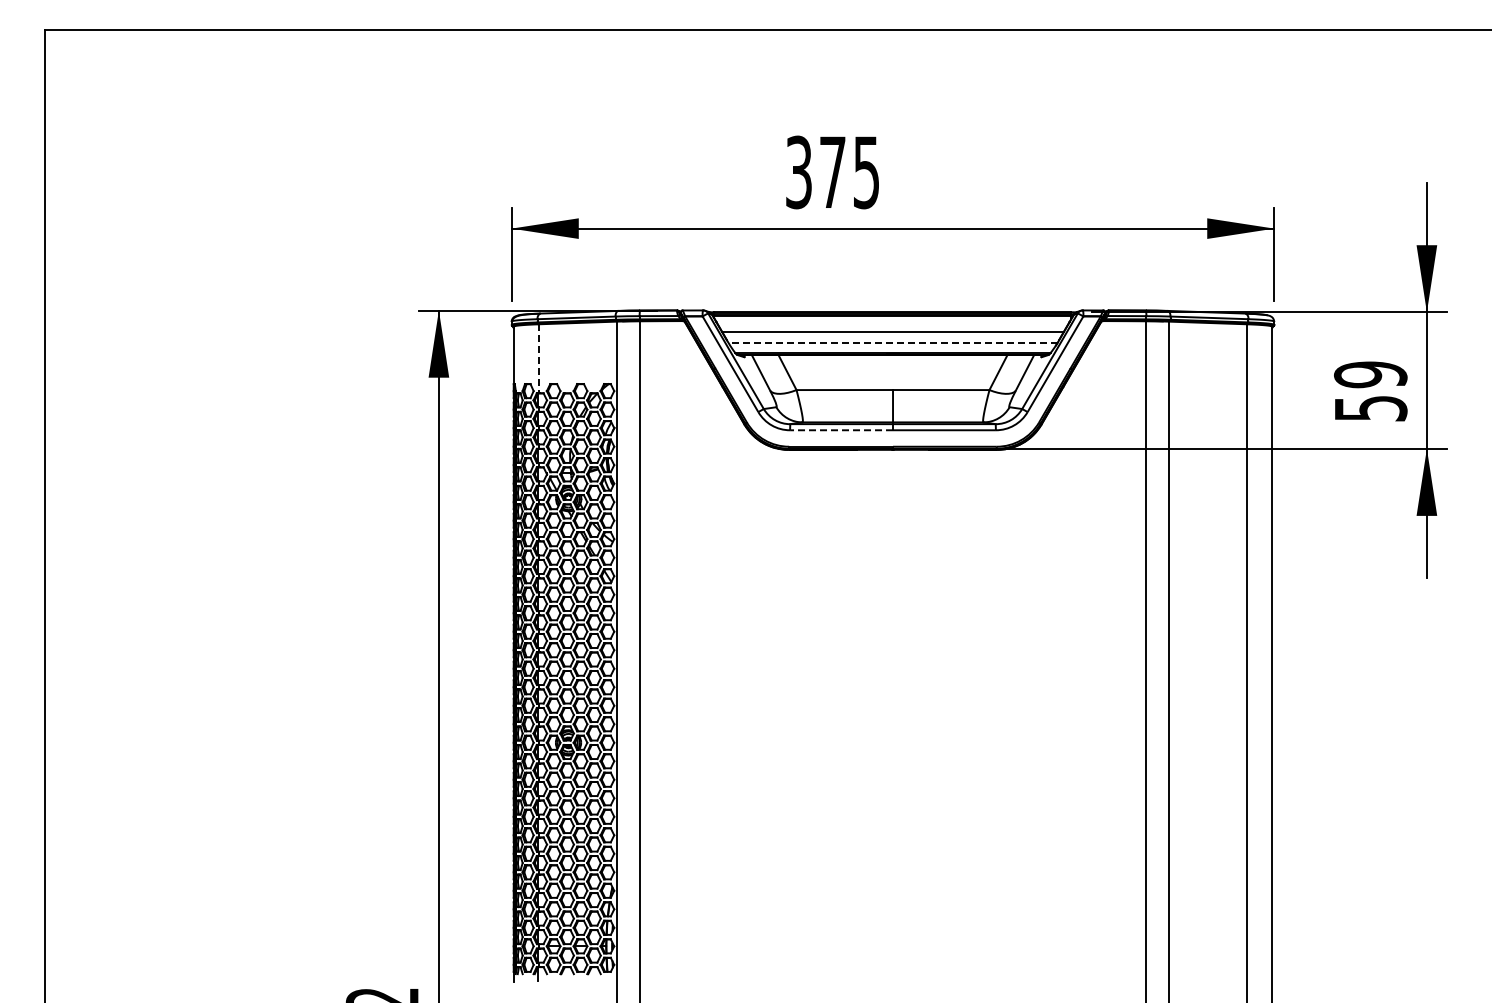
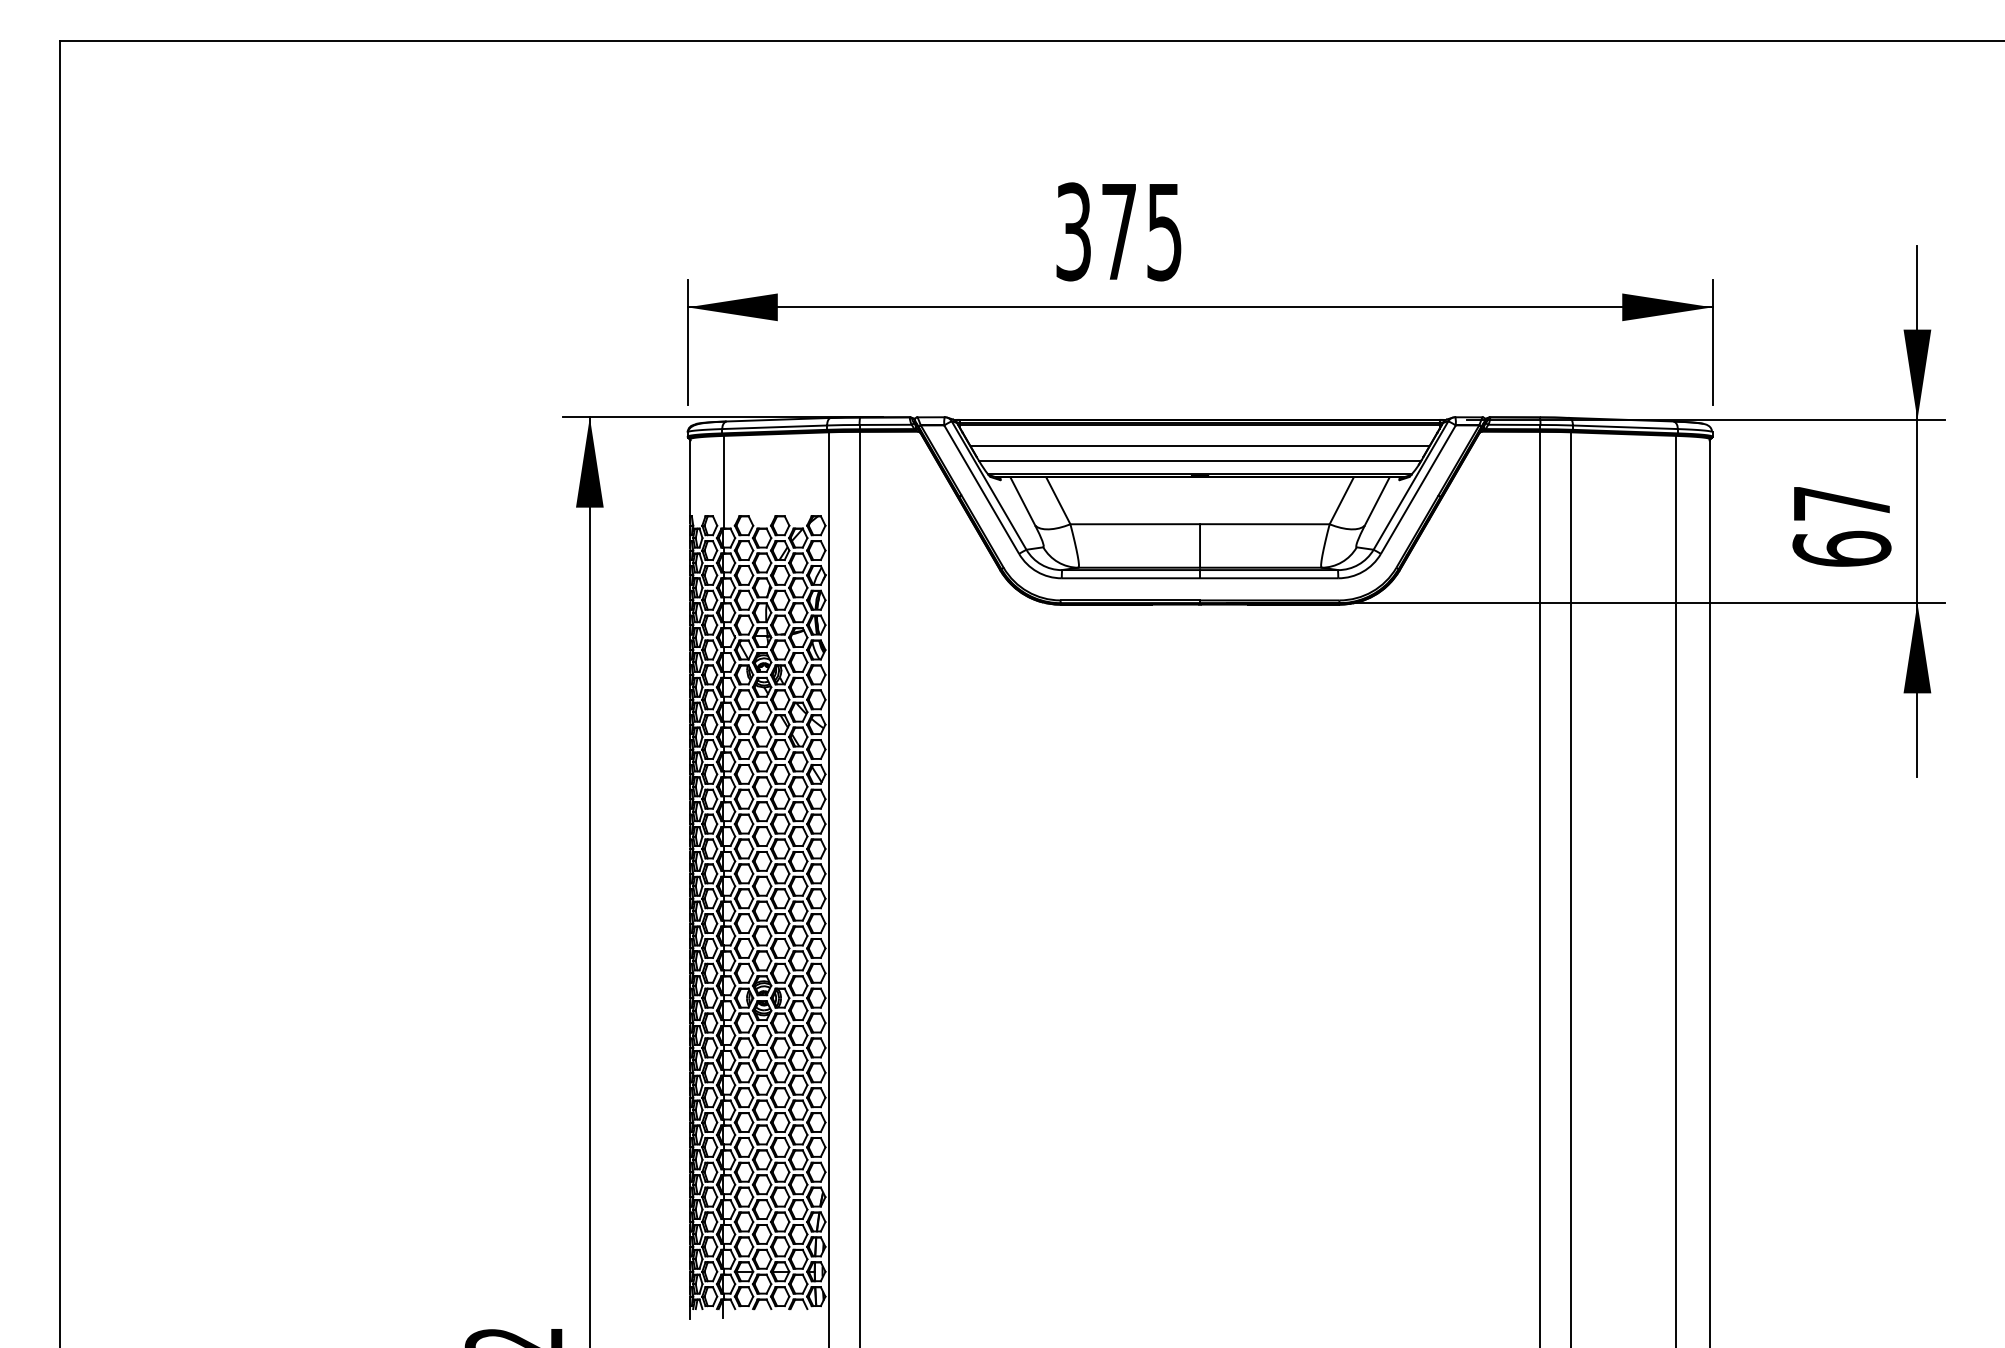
line: (893, 342) -> (1200, 460), dashed -> solid
line: (538, 358) -> (723, 481), dashed -> solid
text: (1370, 391) -> (1841, 526), 59 -> 67
line: (841, 430) -> (1130, 578), dashed -> solid

